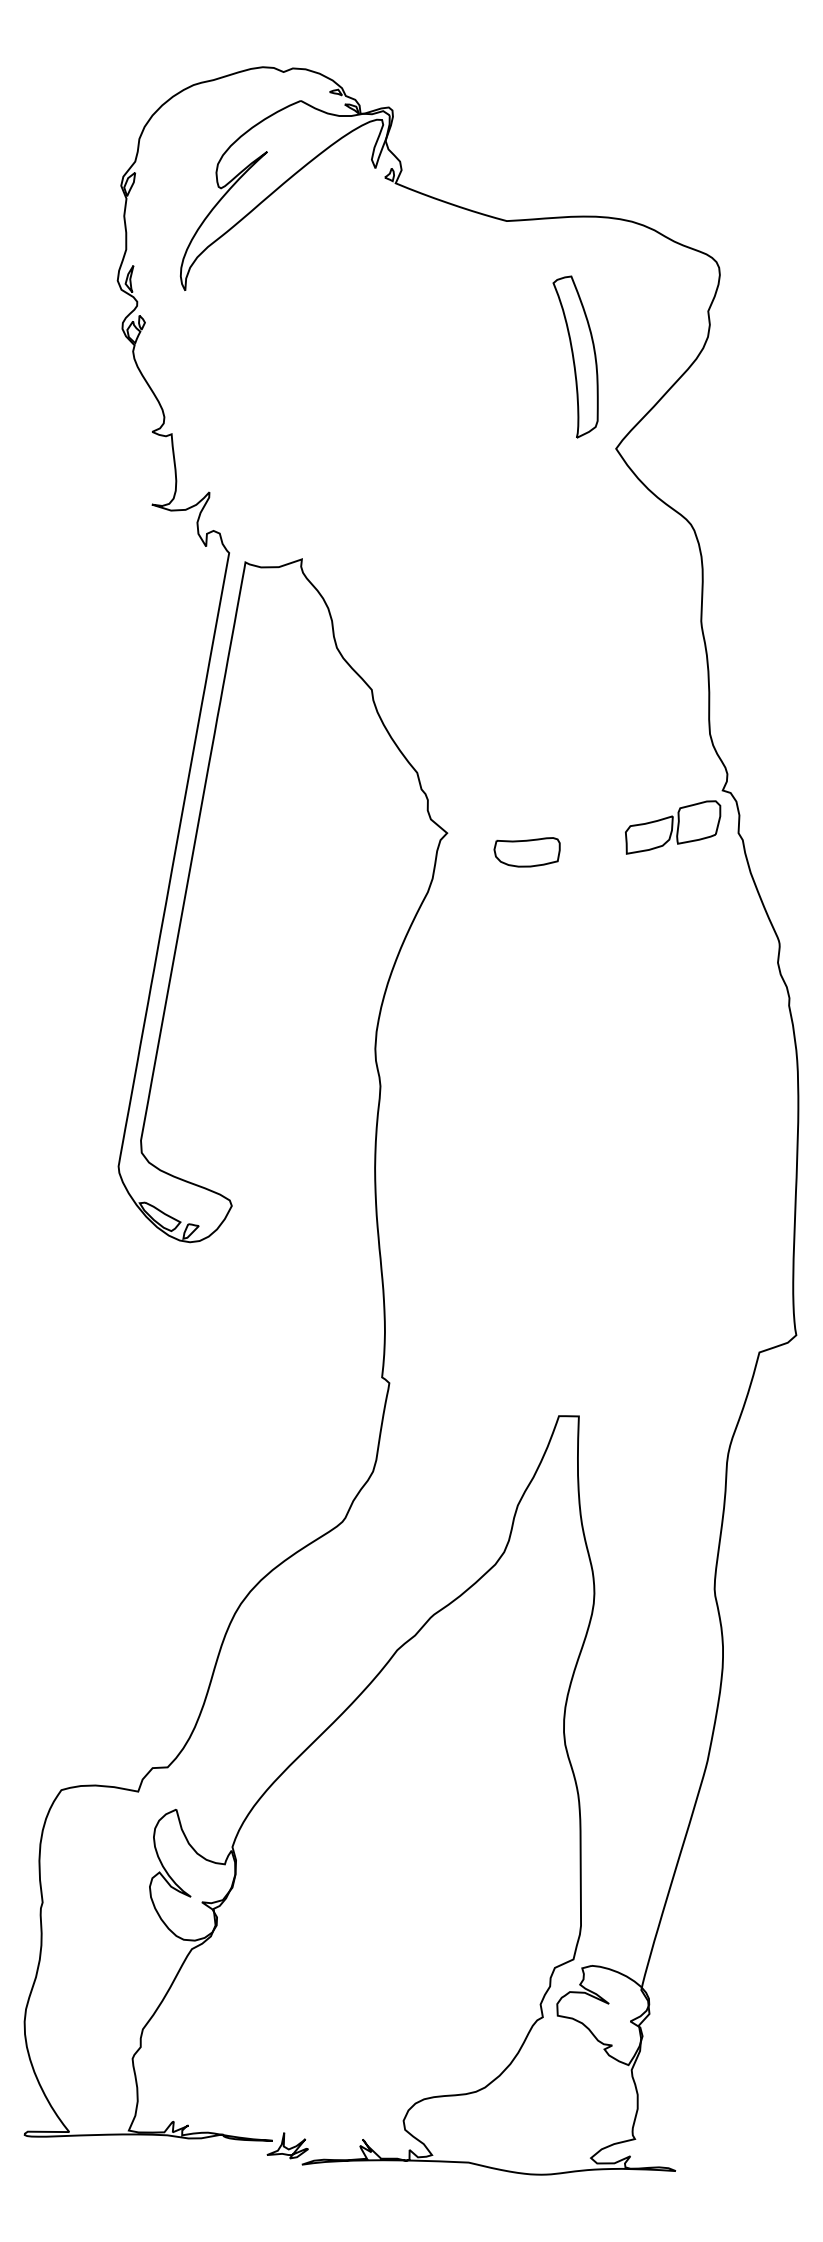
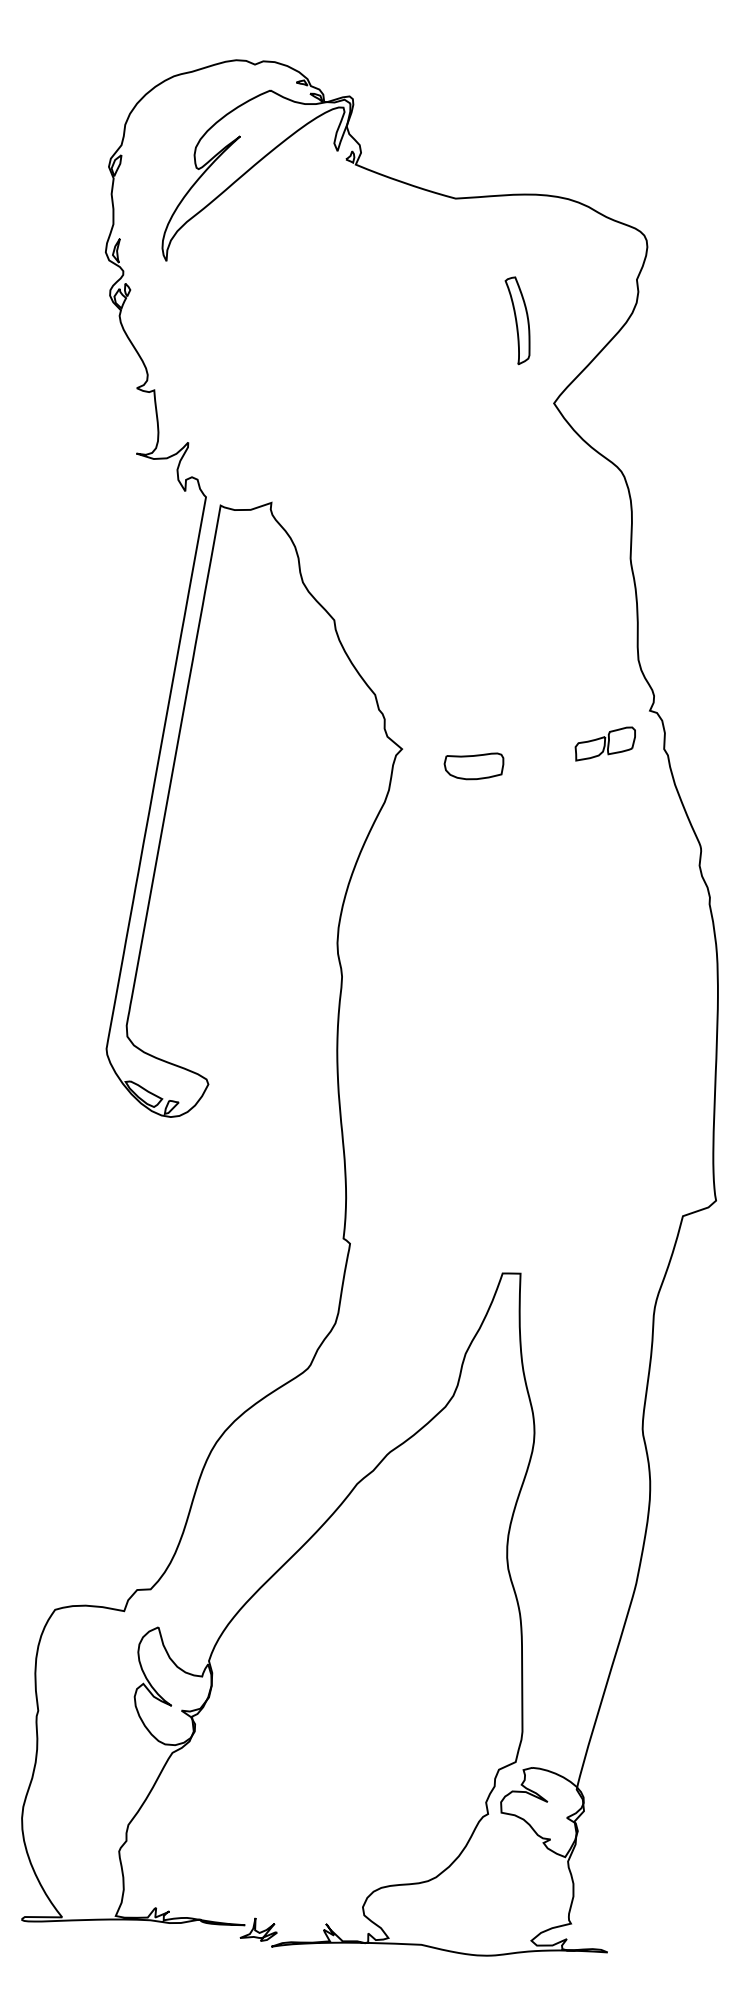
part: (575, 356) -> (517, 320), size x0.6
part: (673, 827) -> (605, 744), size x0.7

